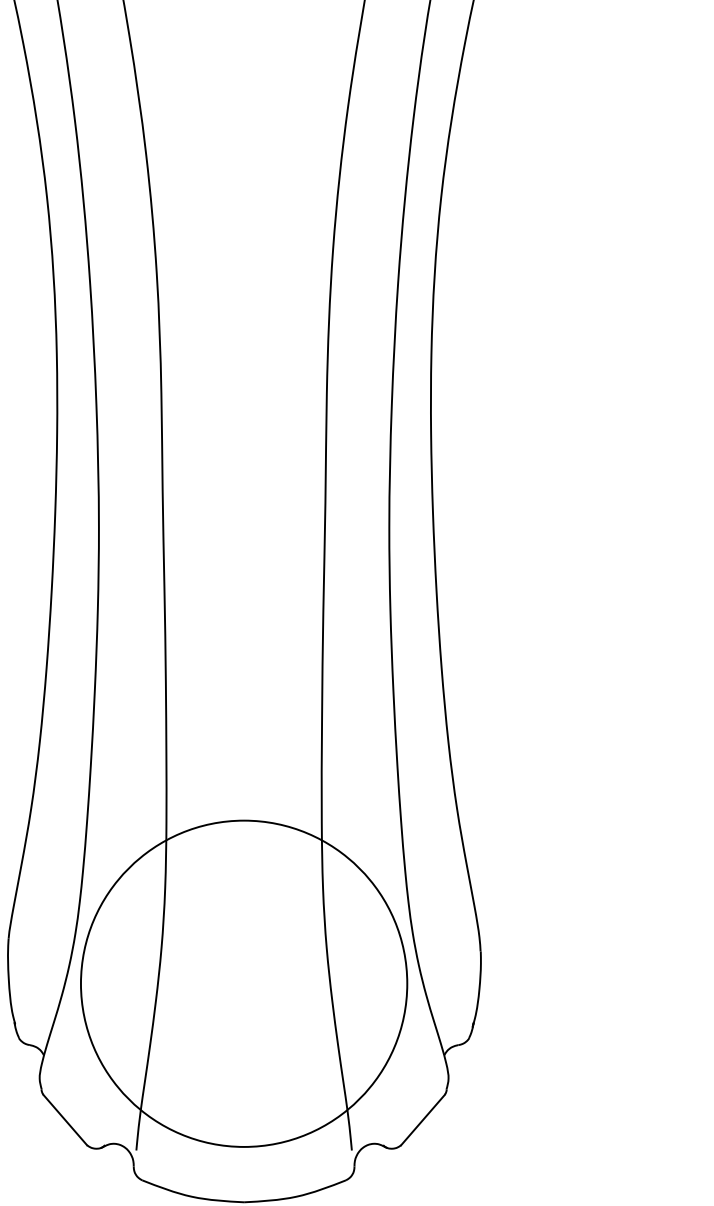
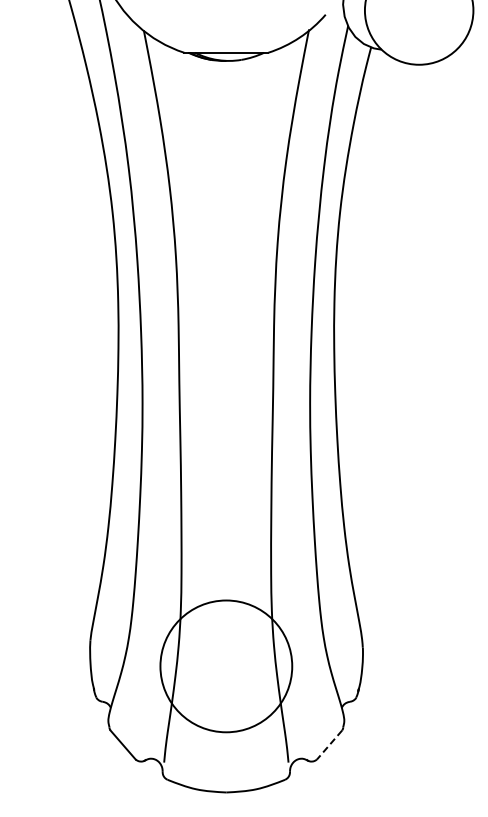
circle: (244, 983) -> (226, 666), size x0.7
line: (422, 1120) -> (329, 745), solid -> dashed

